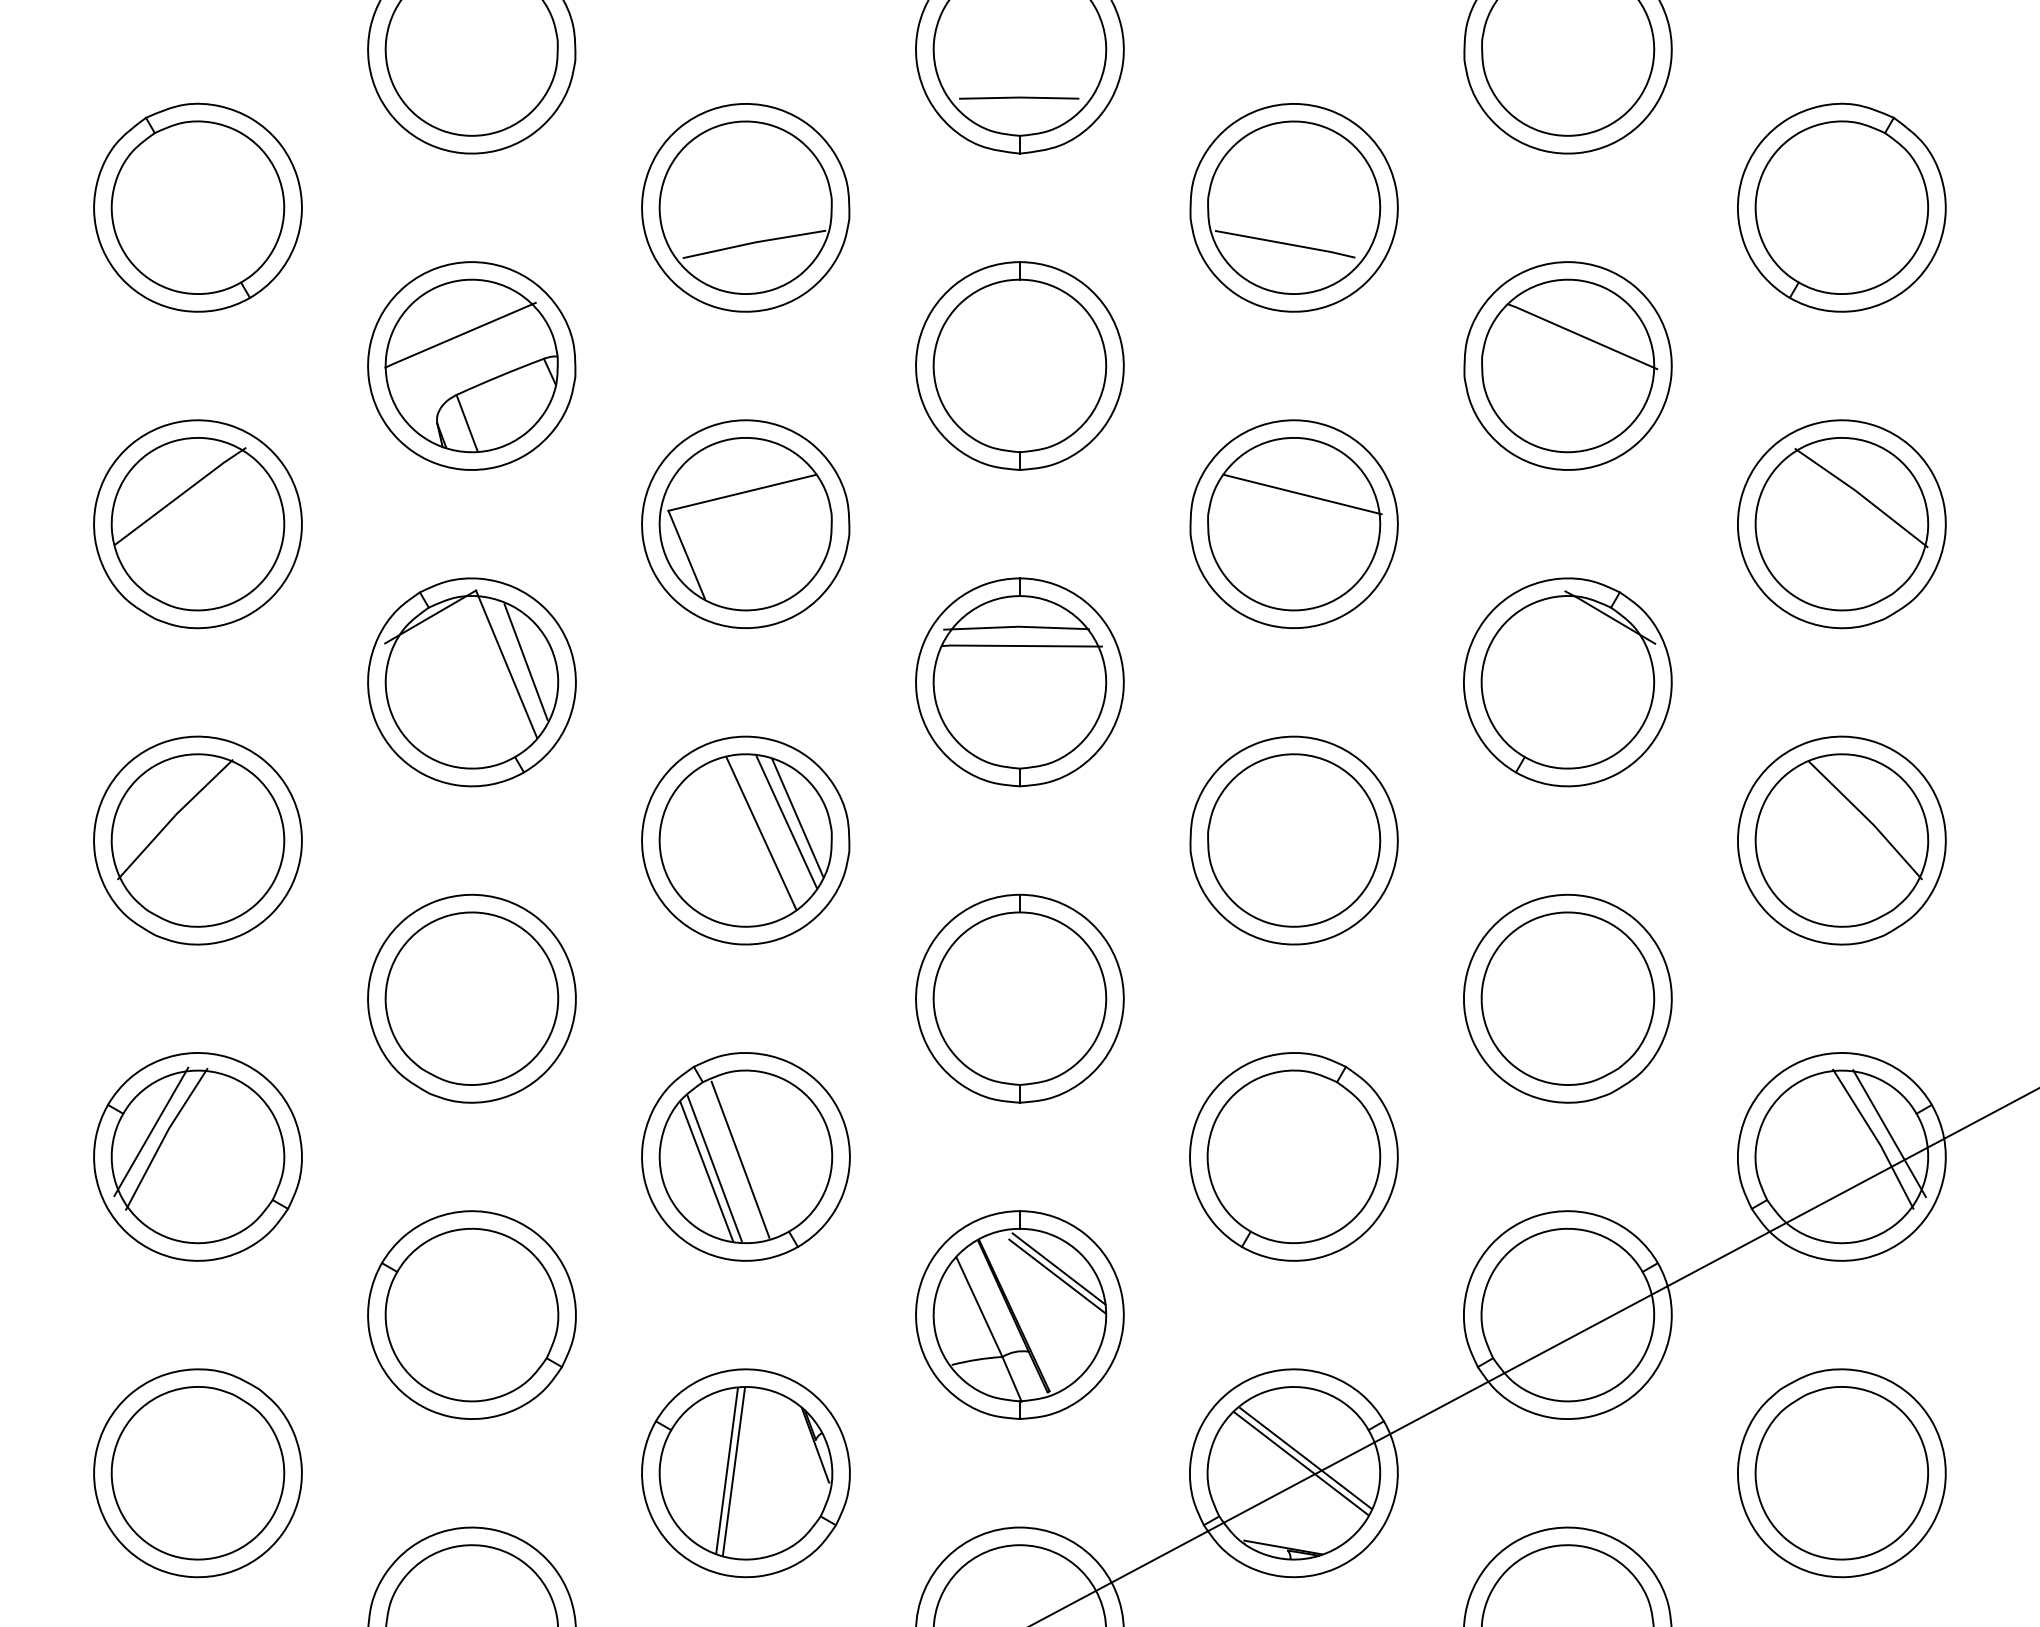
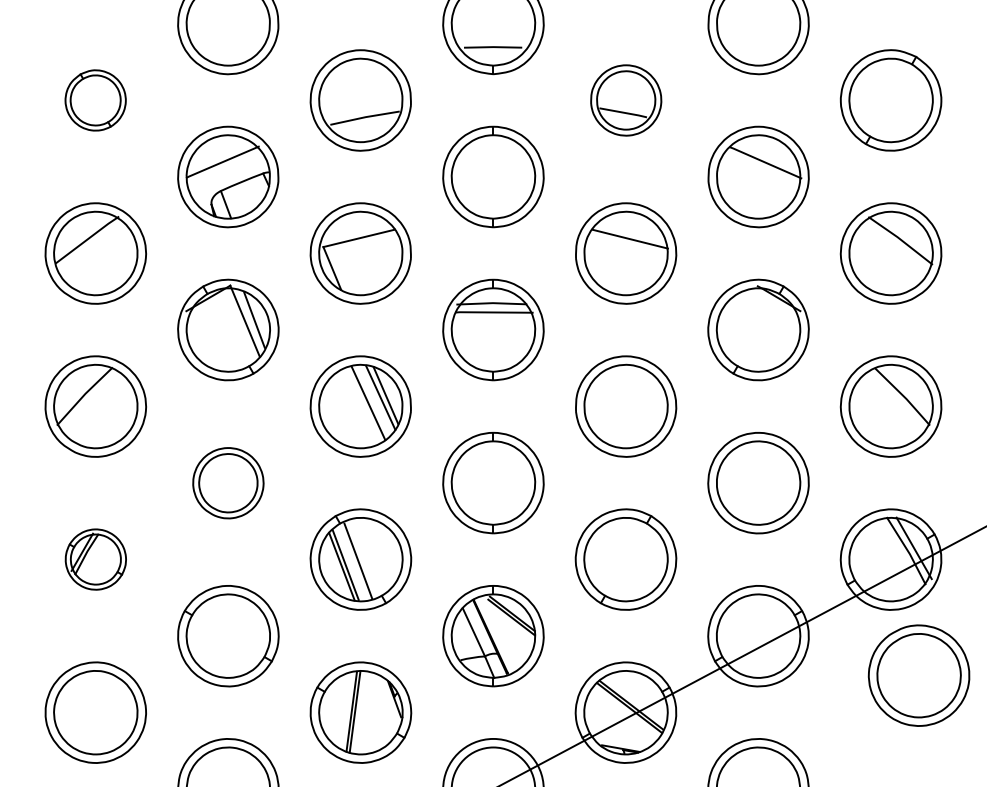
part: (197, 207) -> (95, 100), size x0.6
part: (1294, 207) -> (626, 100), size x0.7
part: (472, 999) -> (228, 483), size x0.7
part: (197, 1156) -> (95, 559), size x0.6
part: (1840, 1472) -> (918, 675), moved

